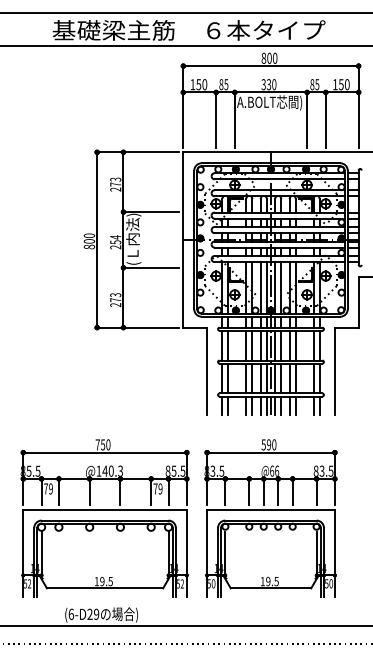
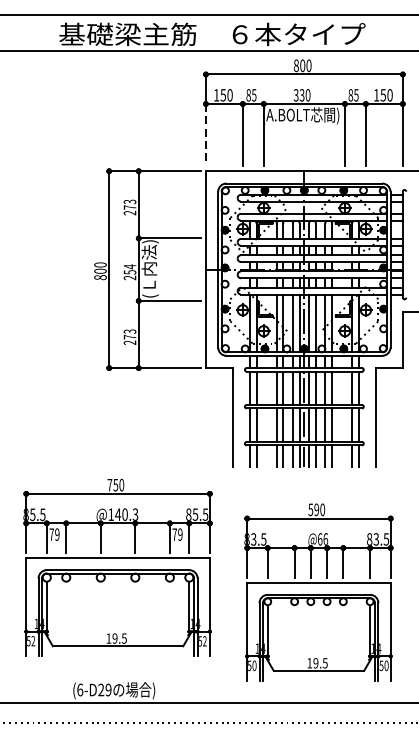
line: (183, 120) -> (206, 135), solid -> dashed
part: (104, 518) -> (117, 567), moved
part: (270, 518) -> (318, 592), moved

